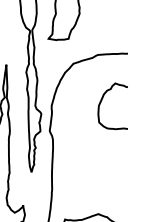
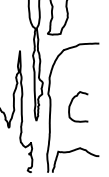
curve: (103, 99) -> (72, 102), moved

